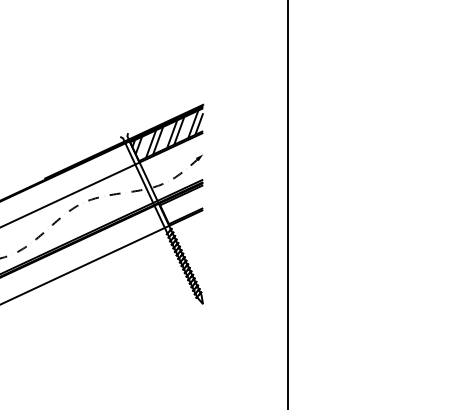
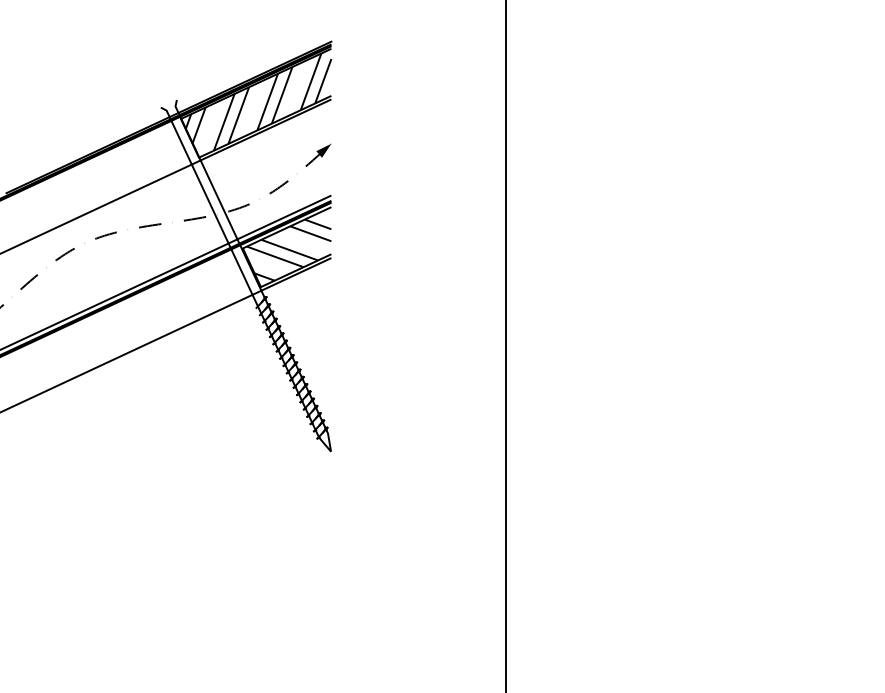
hatch: (182, 206) -> (288, 250), added

